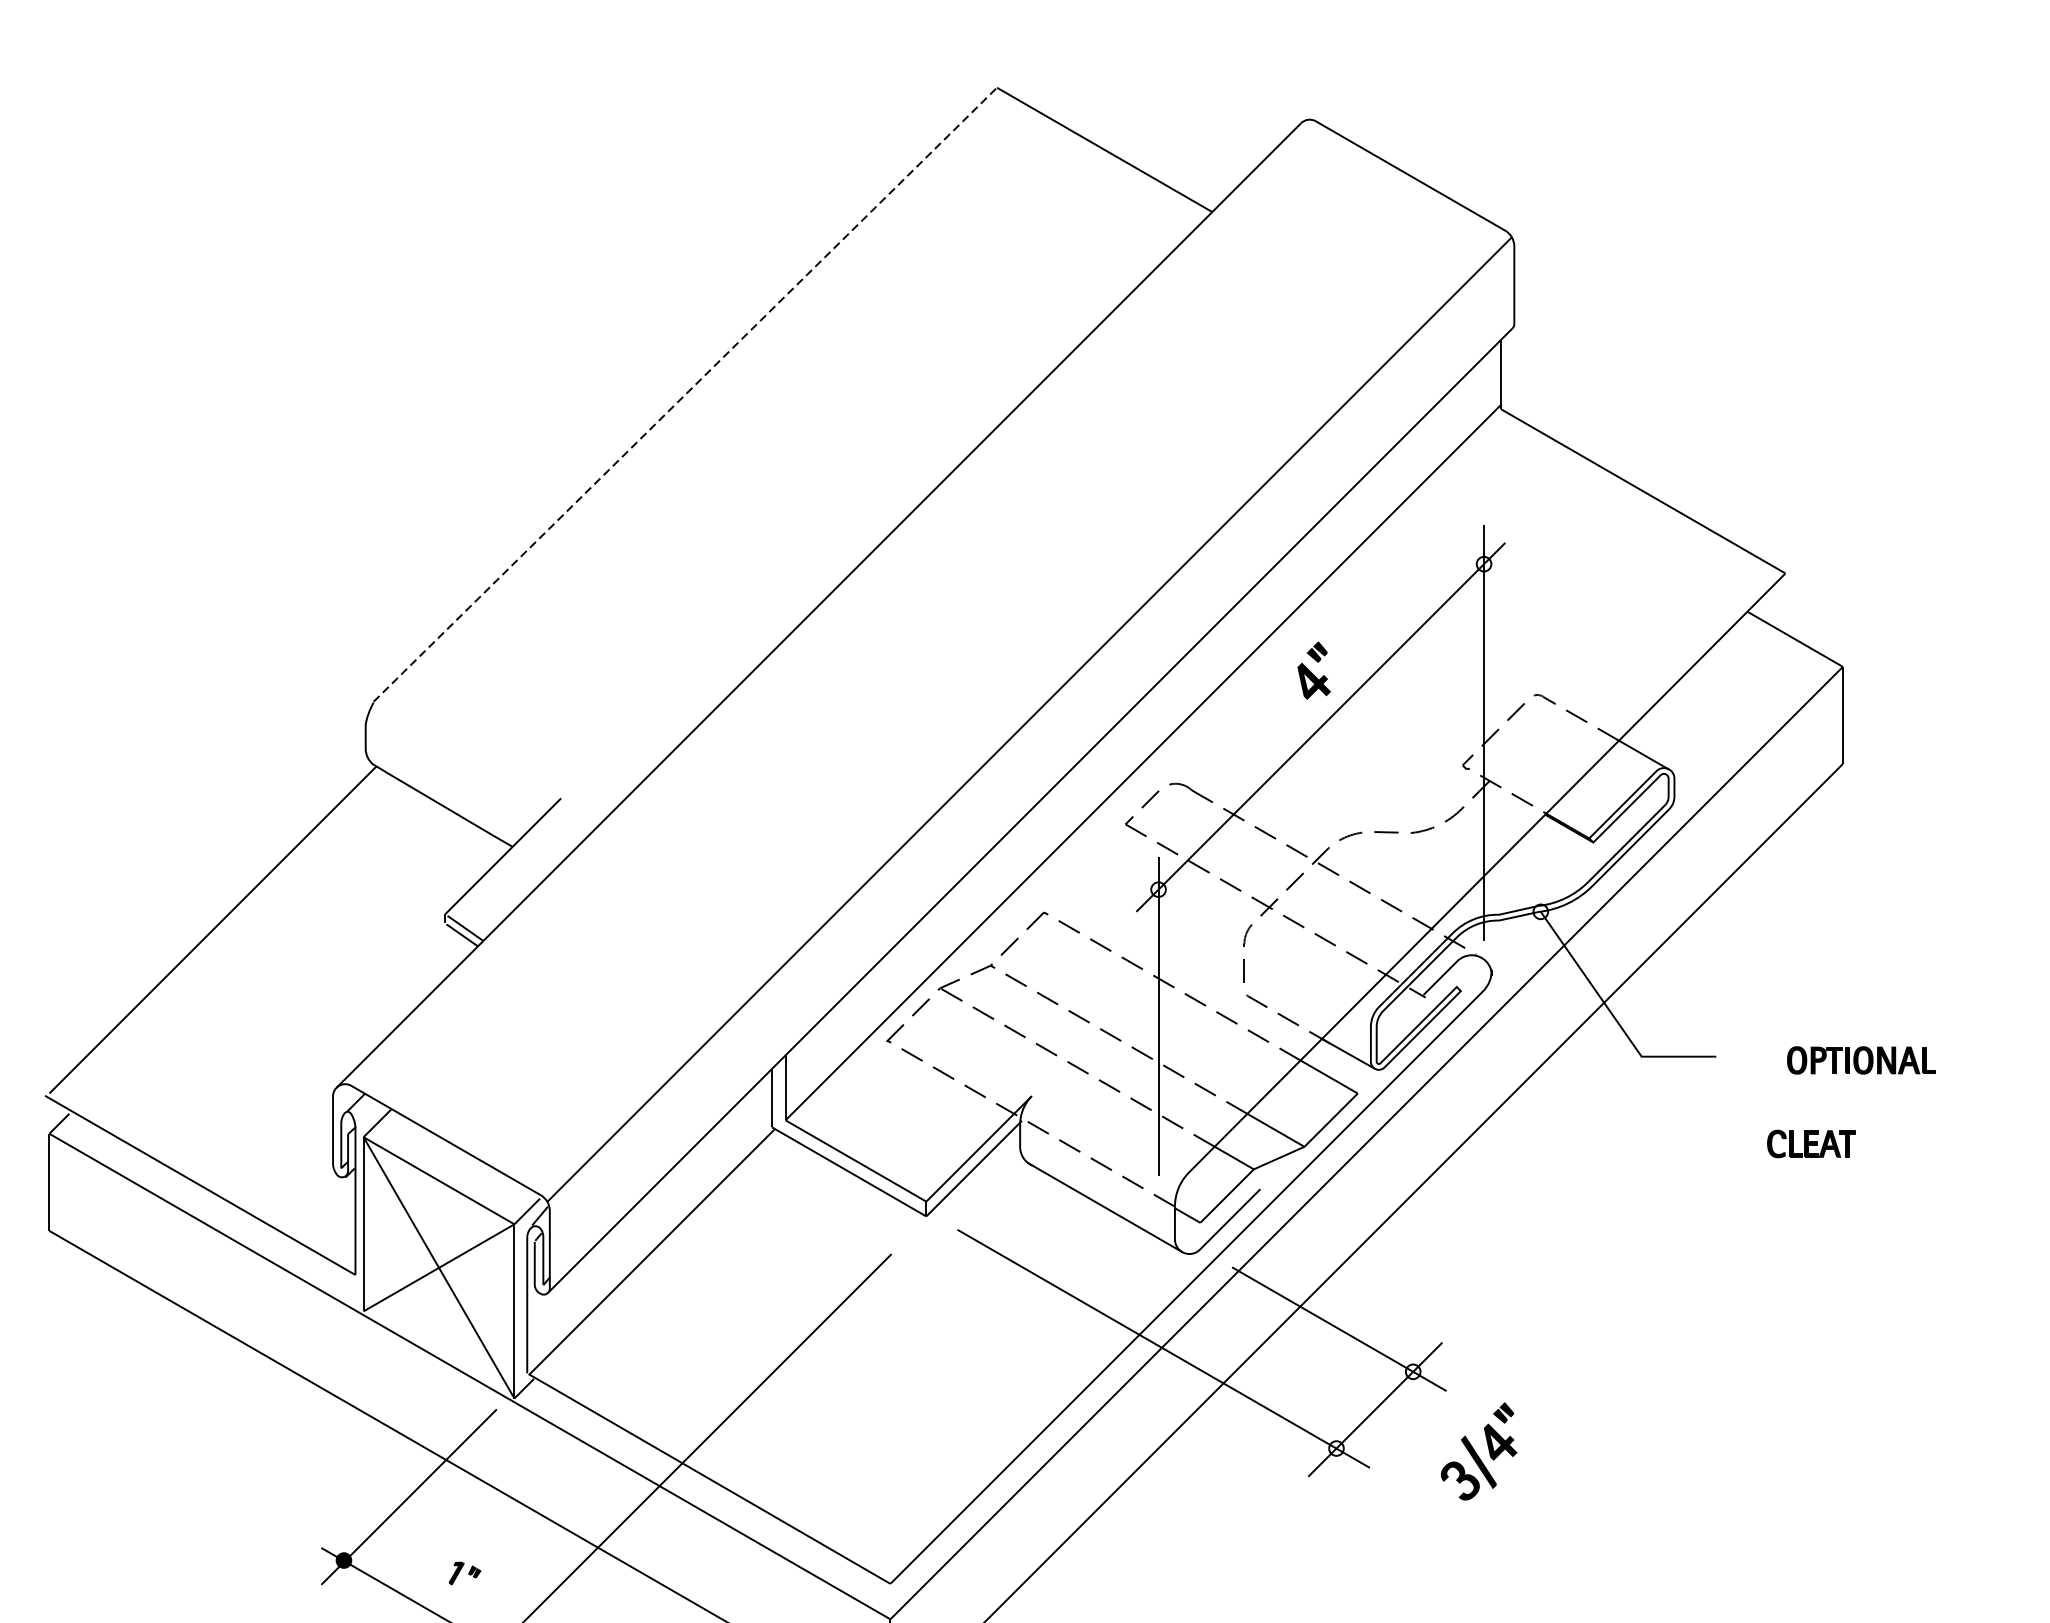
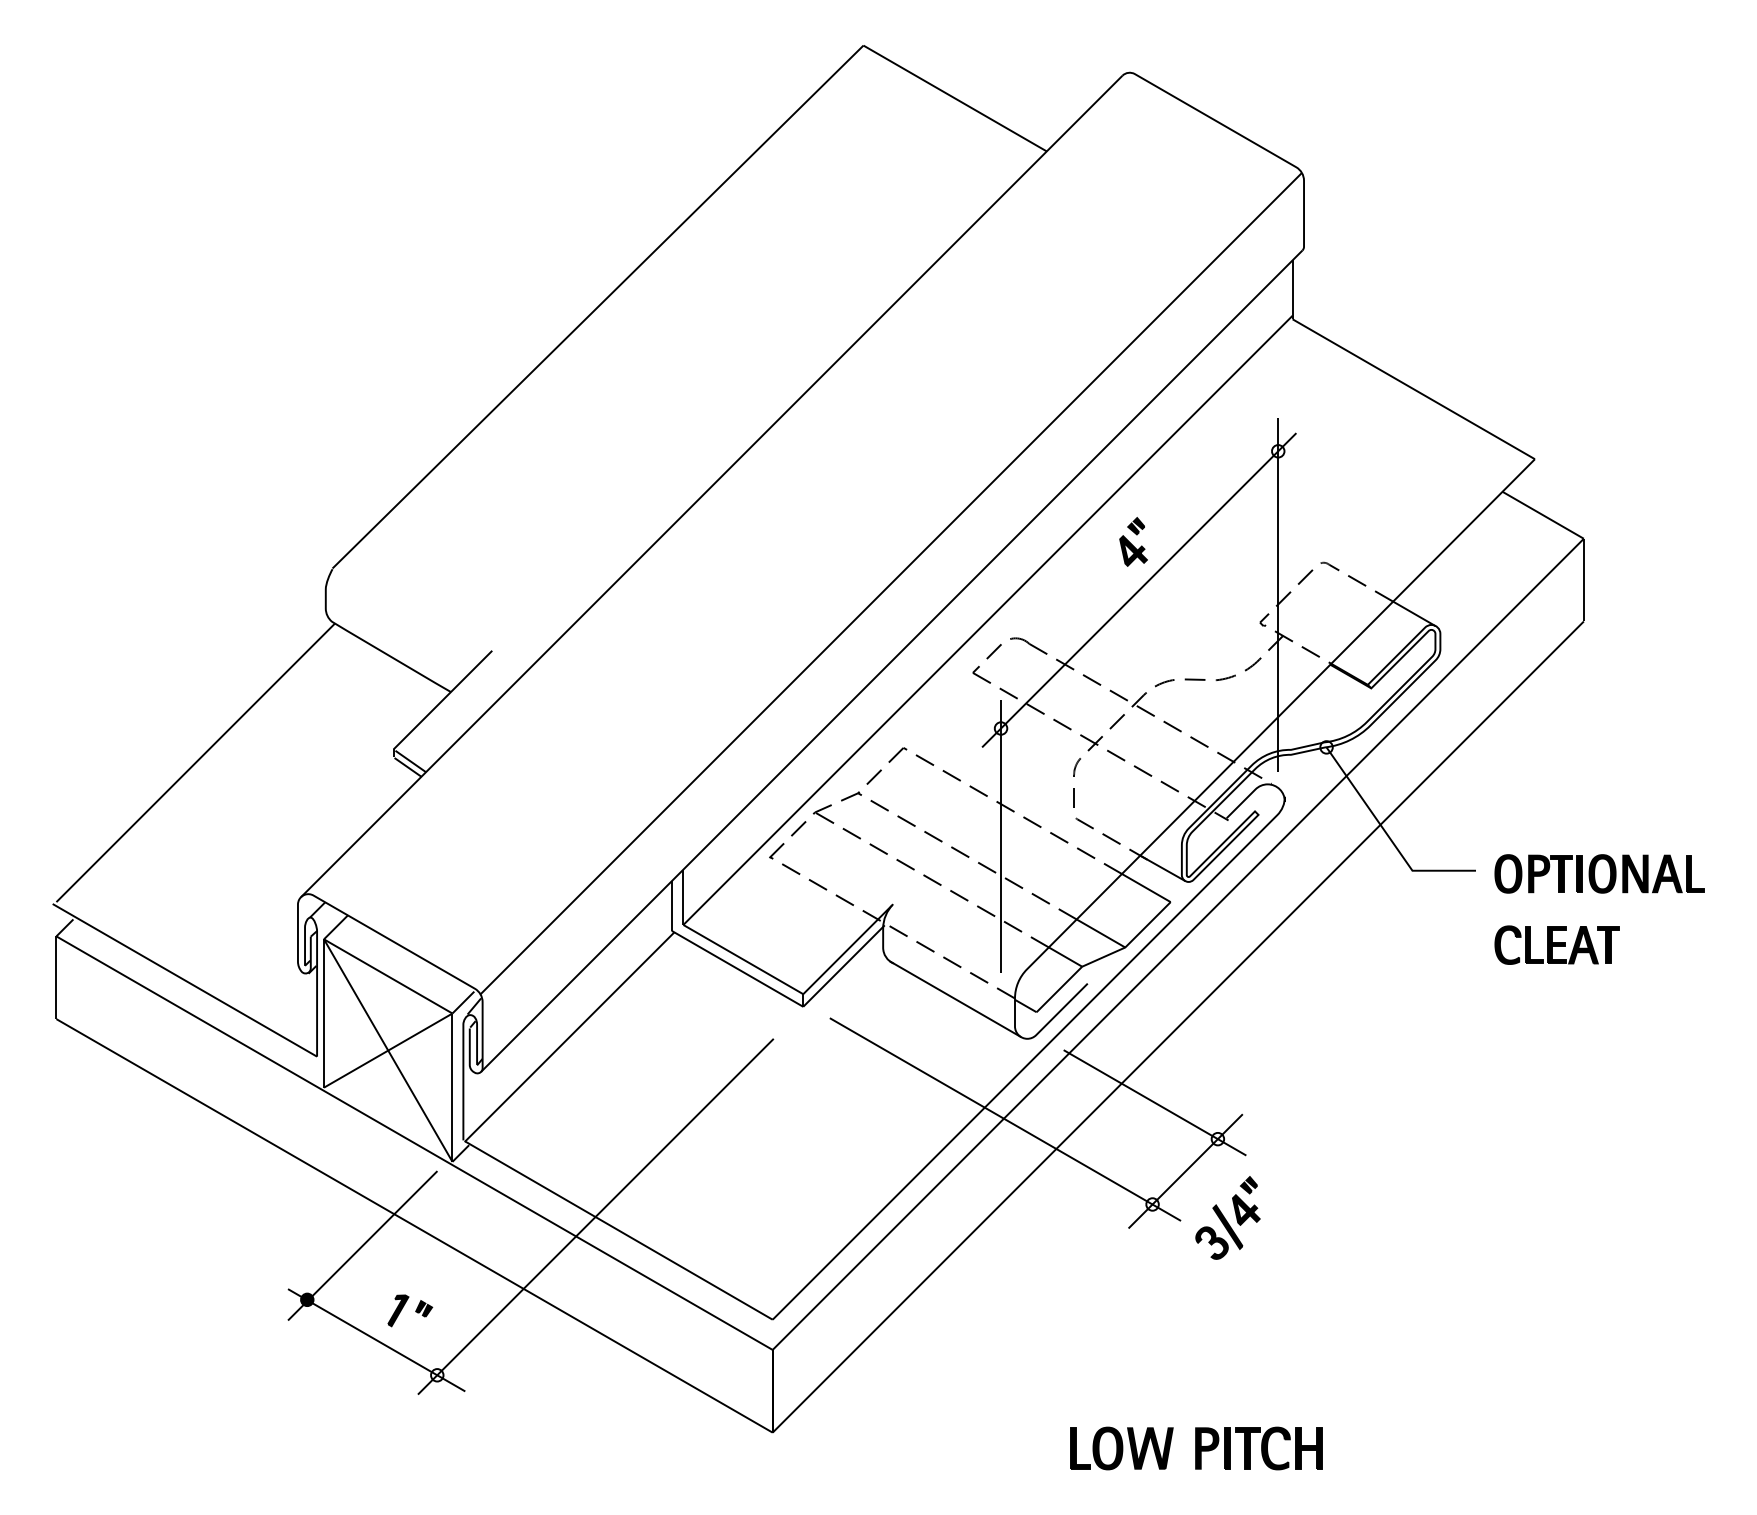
line: (685, 395) -> (598, 307), dashed -> solid
part: (1861, 1059) -> (1599, 873), size x1.67
part: (1810, 1143) -> (1556, 944), size x1.67
part: (1478, 1450) -> (1227, 1217), moved
part: (465, 1573) -> (410, 1310), size x1.67

